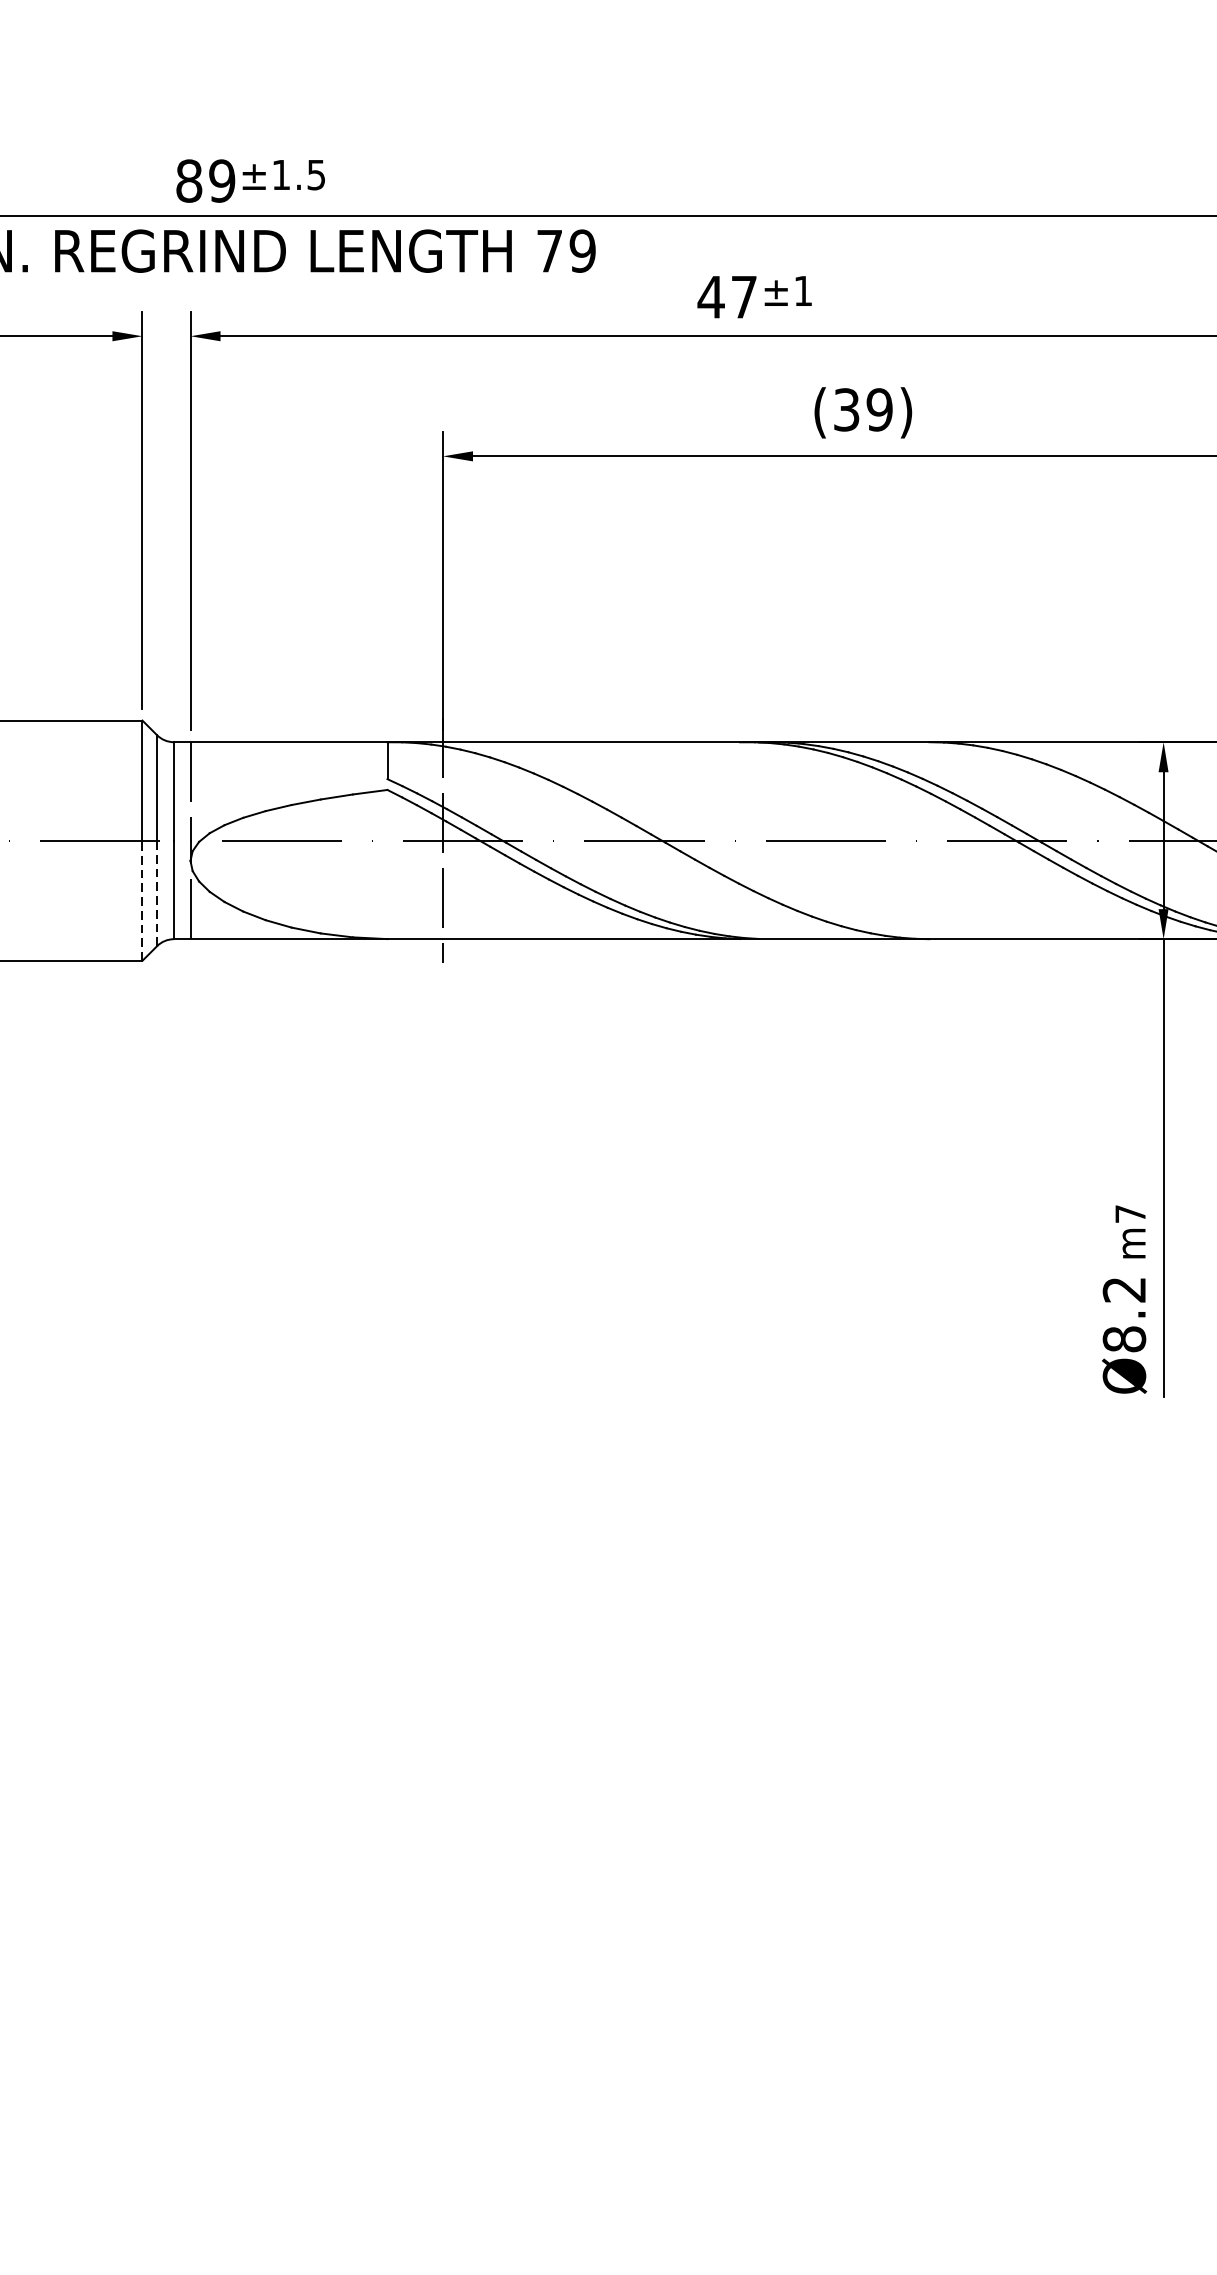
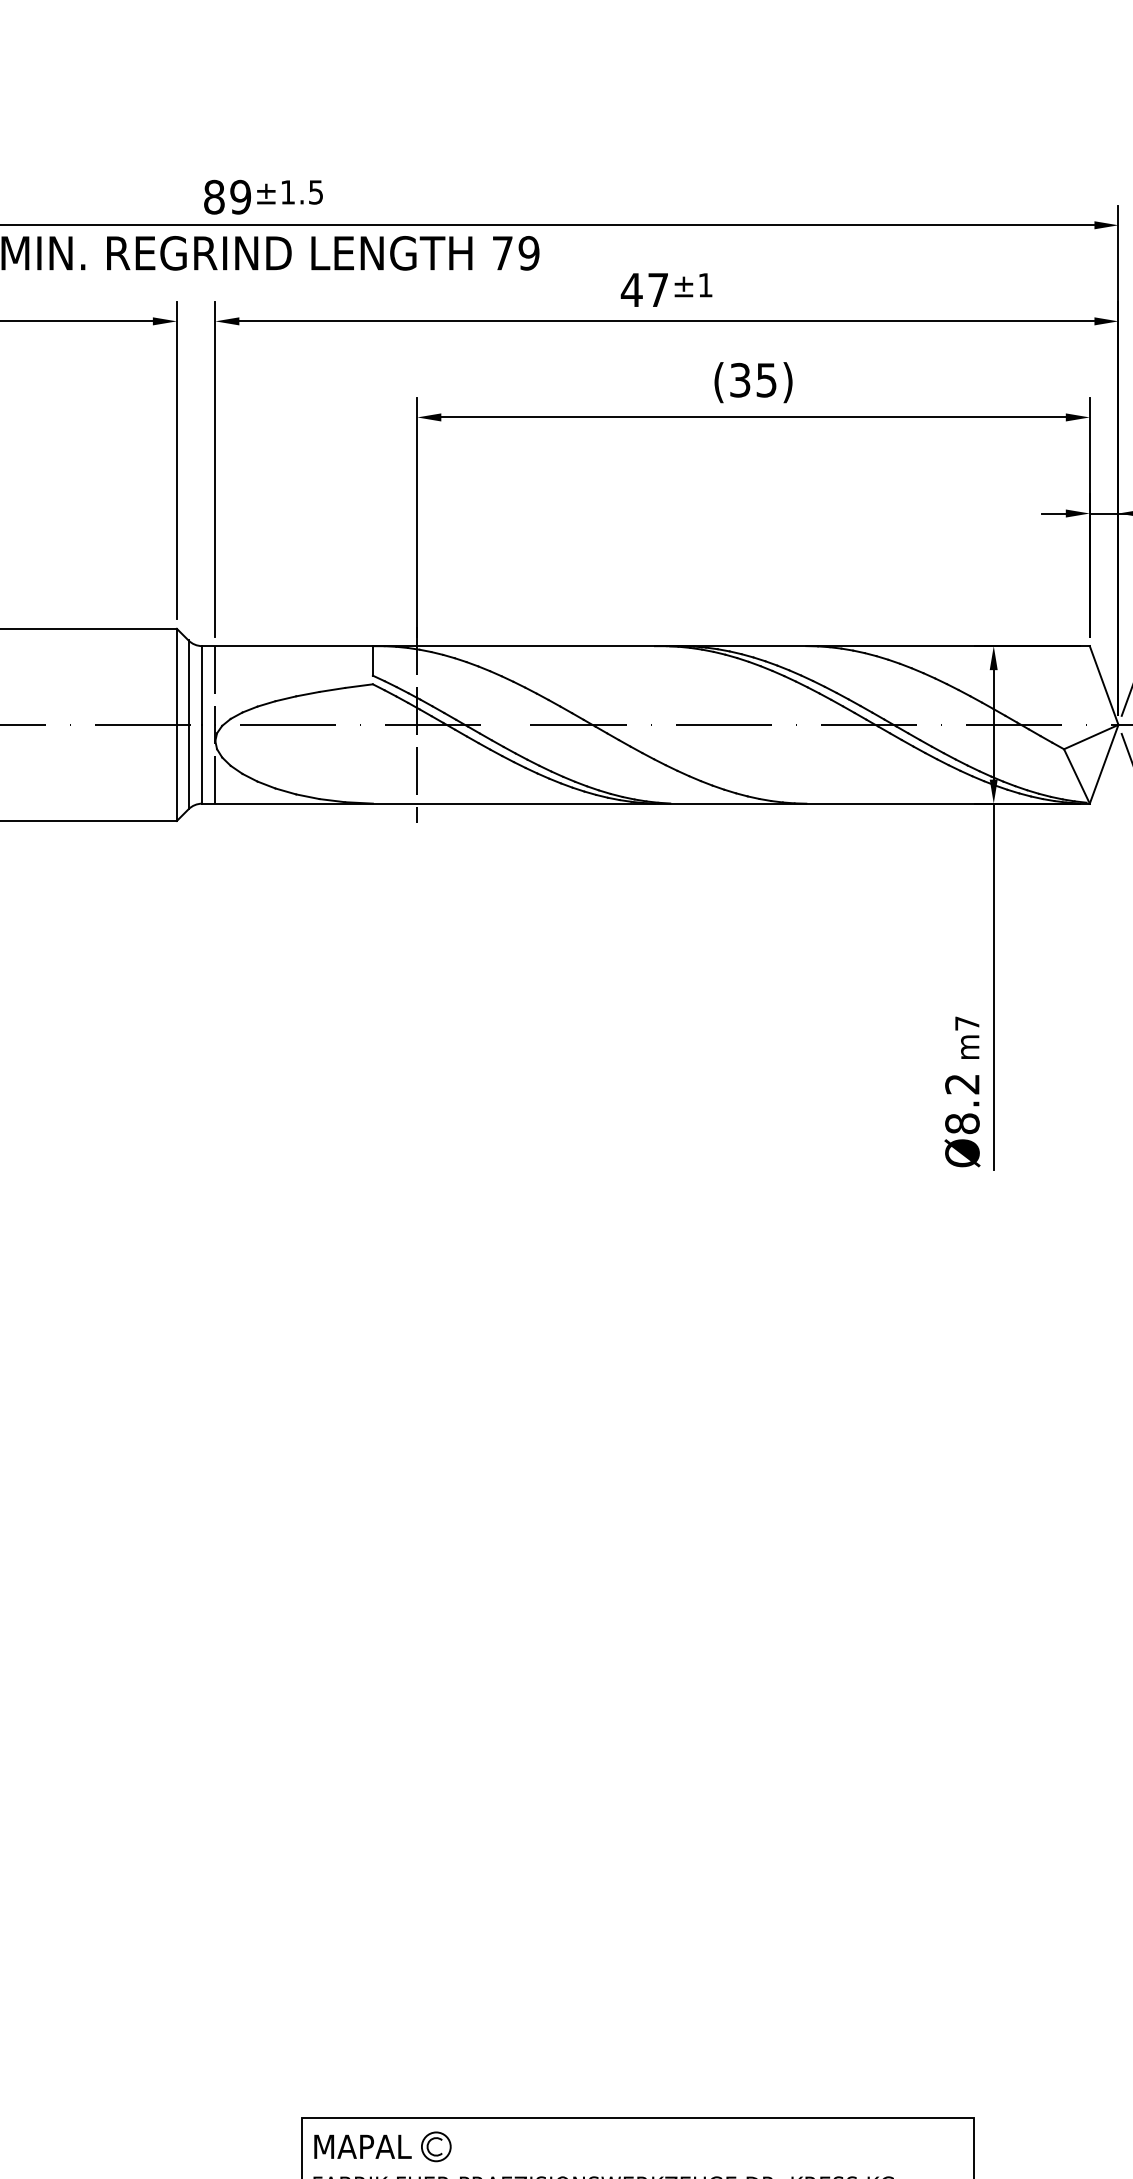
text: (879, 408) -> (766, 379), (39) -> (35)
line: (156, 892) -> (188, 766), dashed -> solid
line: (141, 900) -> (176, 772), dashed -> solid

